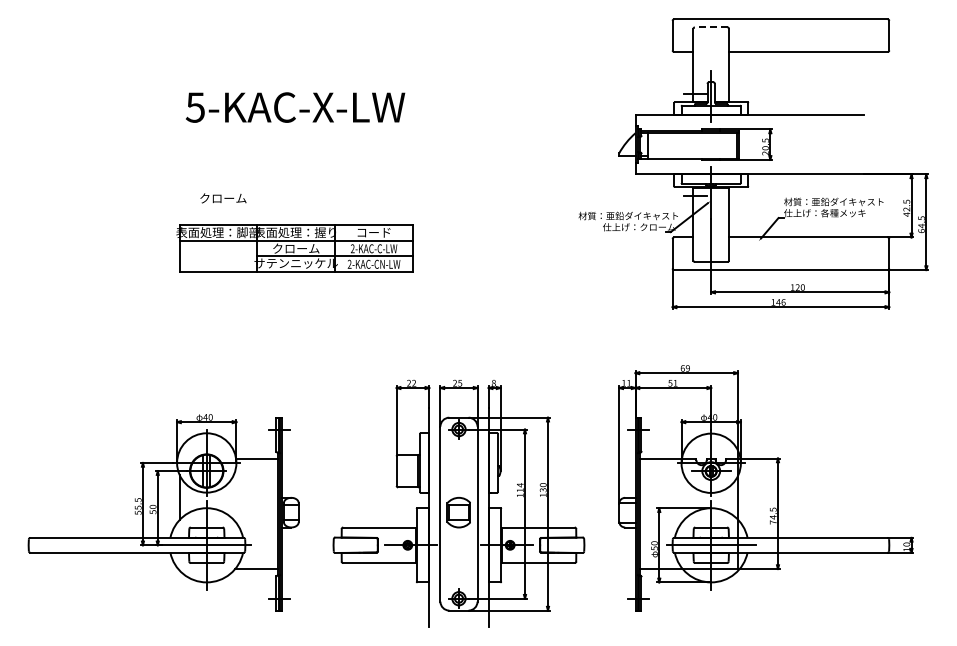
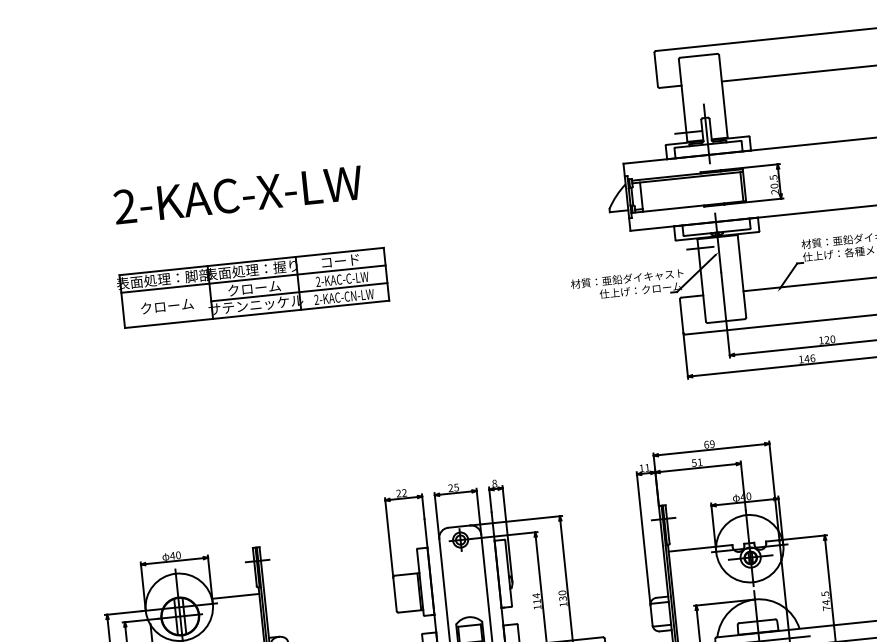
line: (710, 27) -> (698, 56), dashed -> solid
text: (195, 107) -> (125, 206), 5-KAC-X-LW -> 2-KAC-X-LW
part: (294, 248) -> (252, 288), moved

